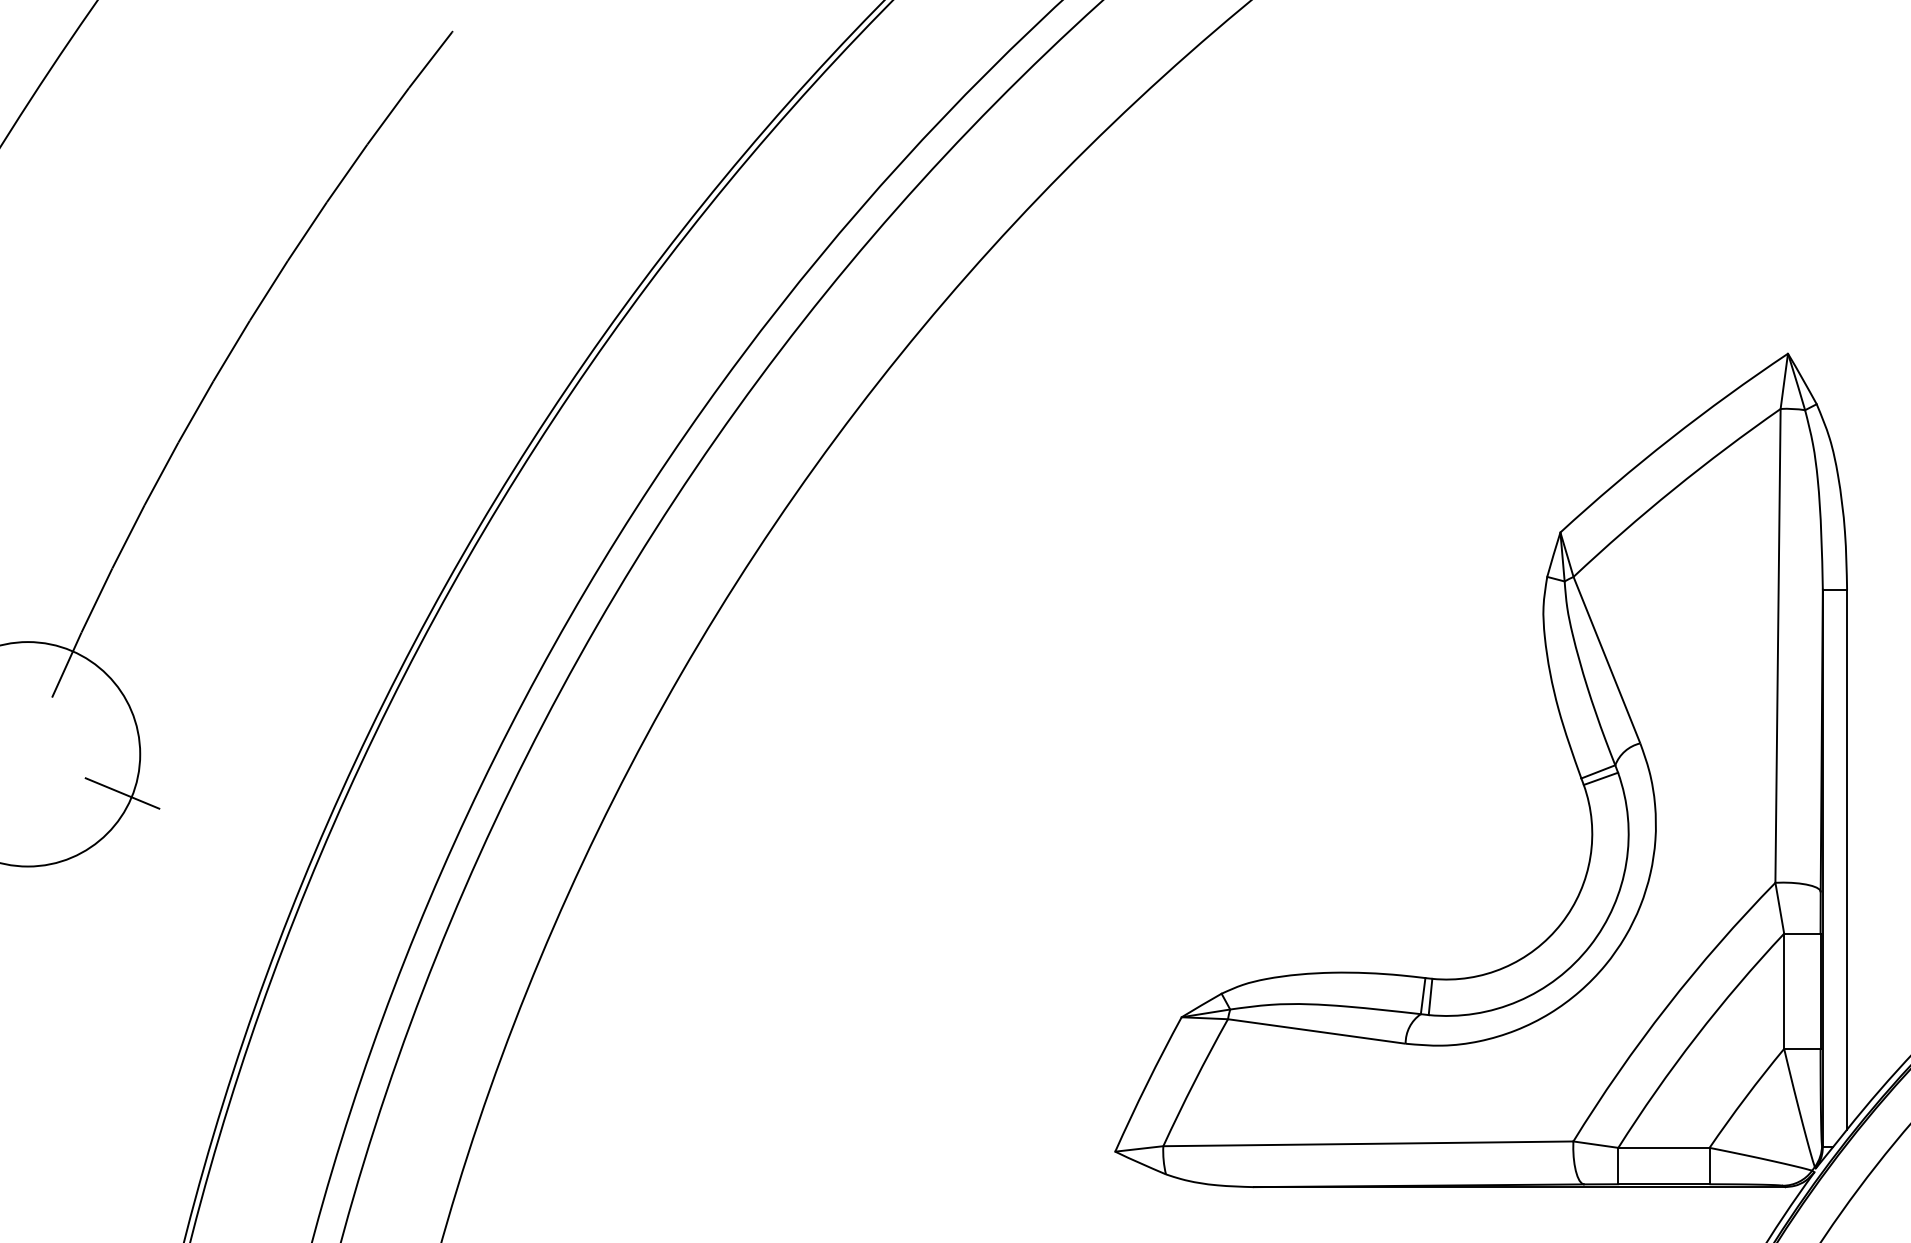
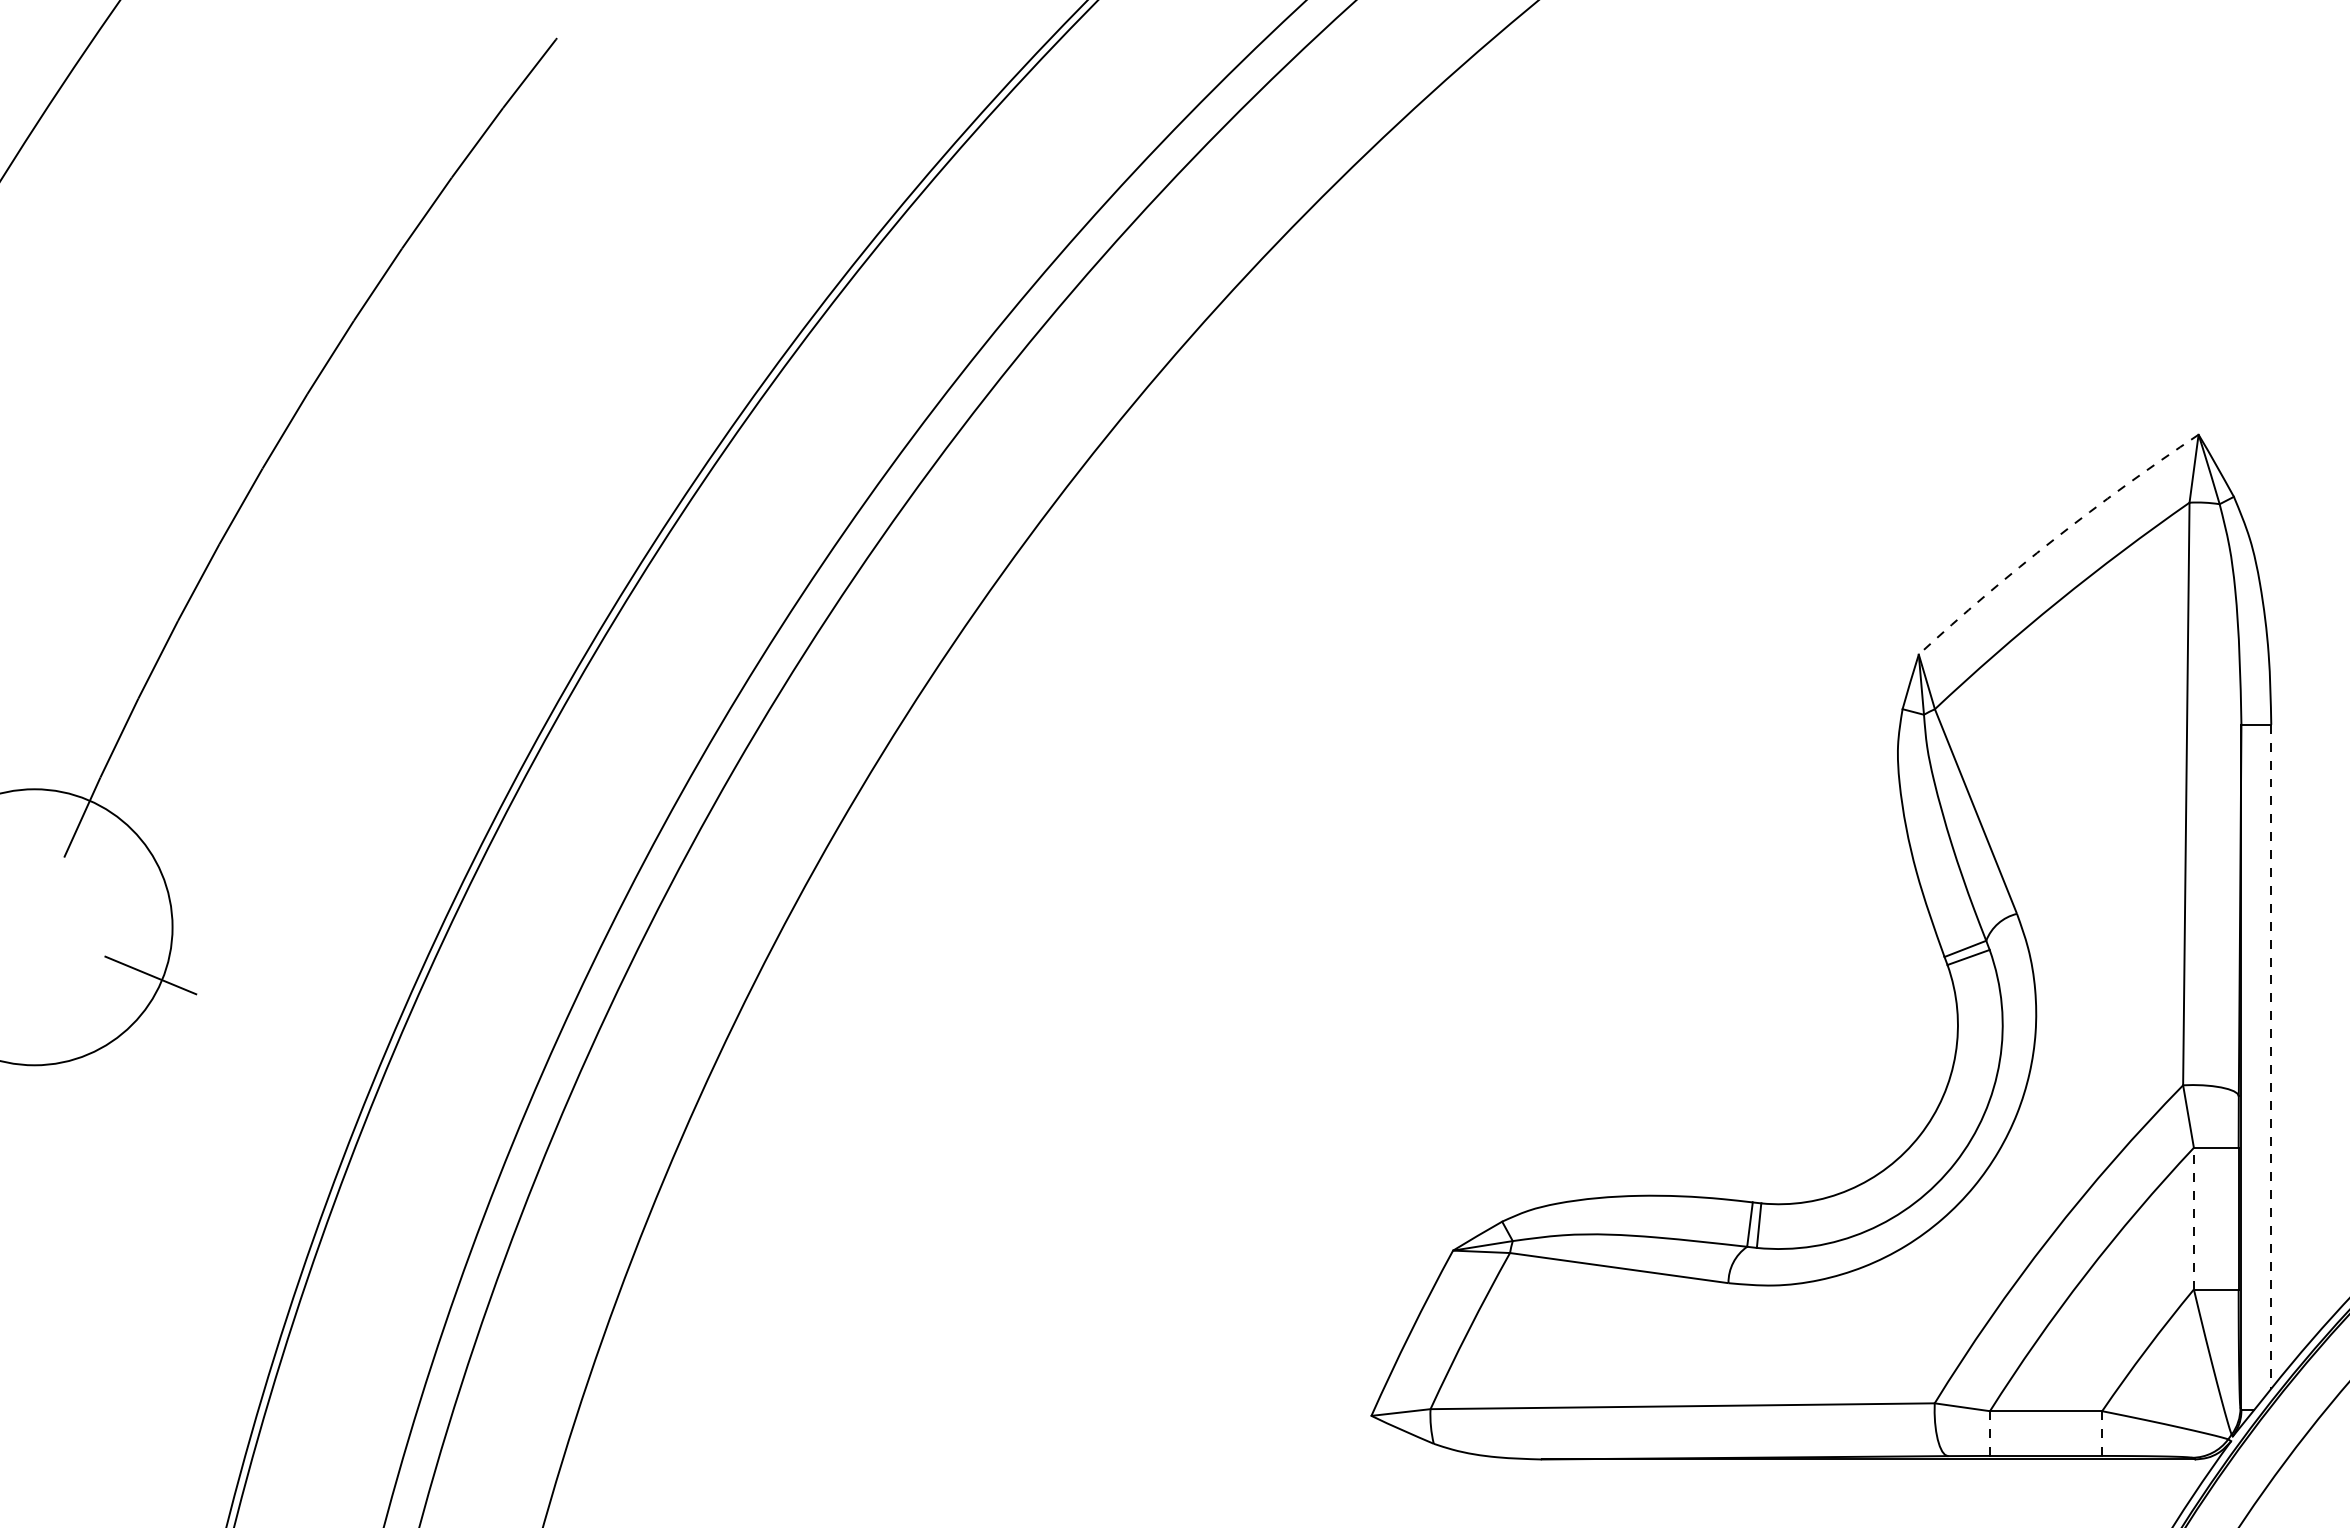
arc: (1670, 438) -> (2054, 539), solid -> dashed
line: (1847, 859) -> (2271, 1056), solid -> dashed
line: (1783, 991) -> (2193, 1218), solid -> dashed
line: (1617, 1166) -> (1989, 1434), solid -> dashed
line: (1709, 1166) -> (2102, 1434), solid -> dashed

